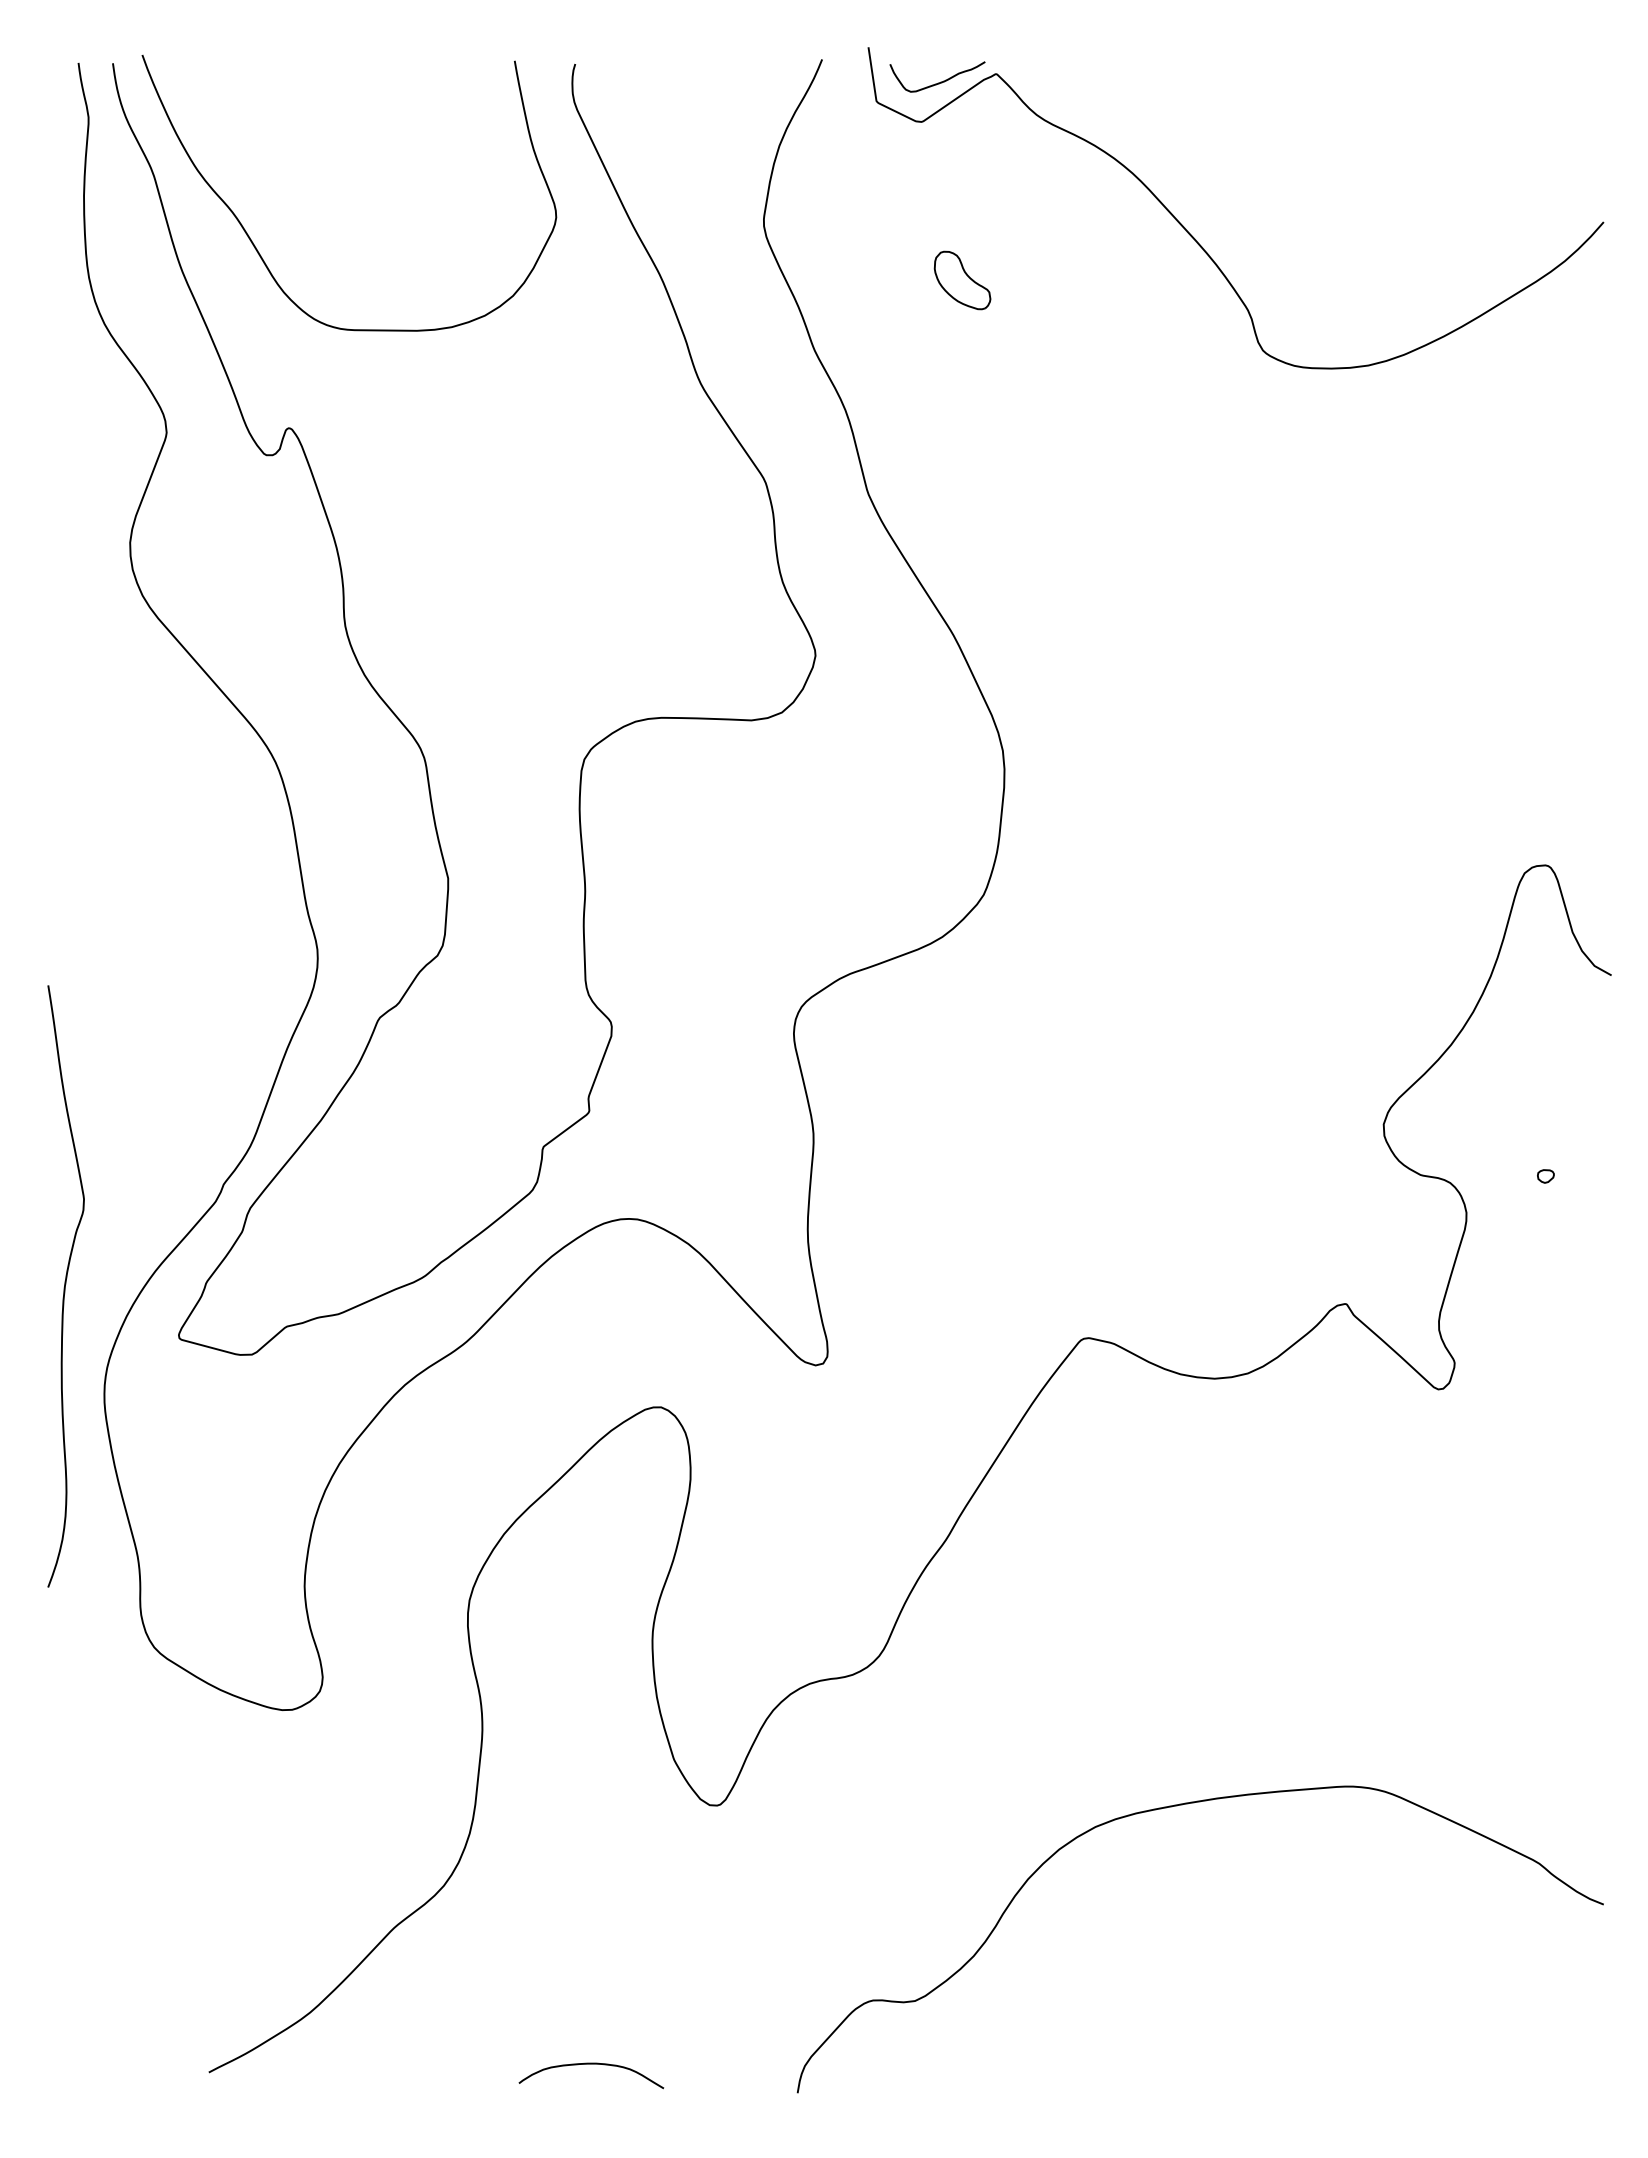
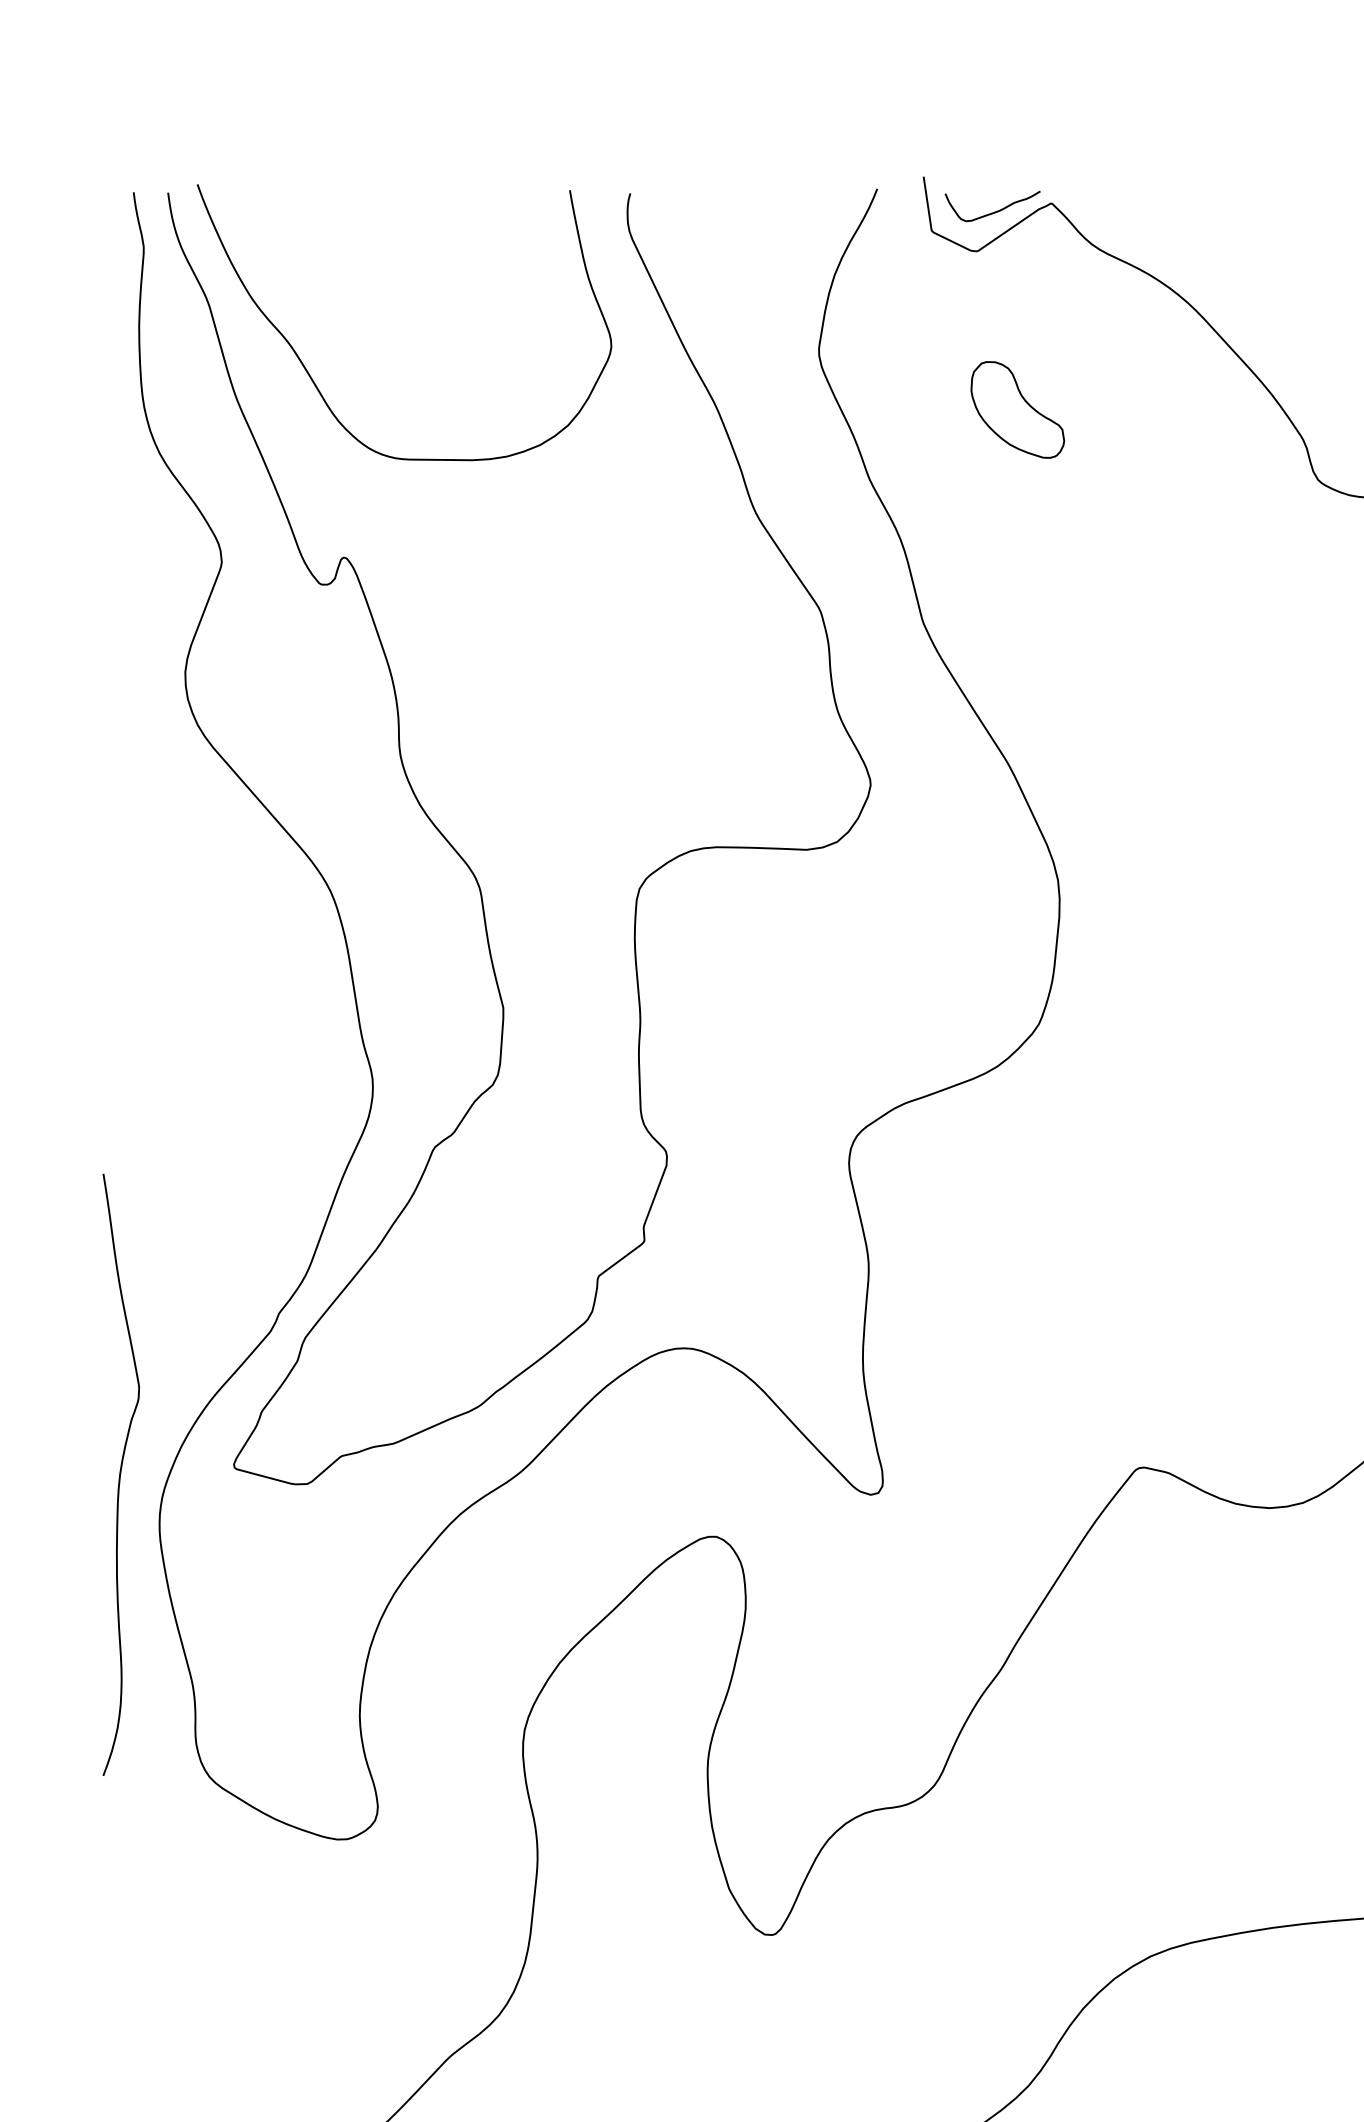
part: (962, 280) -> (1017, 409), size x1.67
curve: (65, 1286) -> (120, 1474), moved

